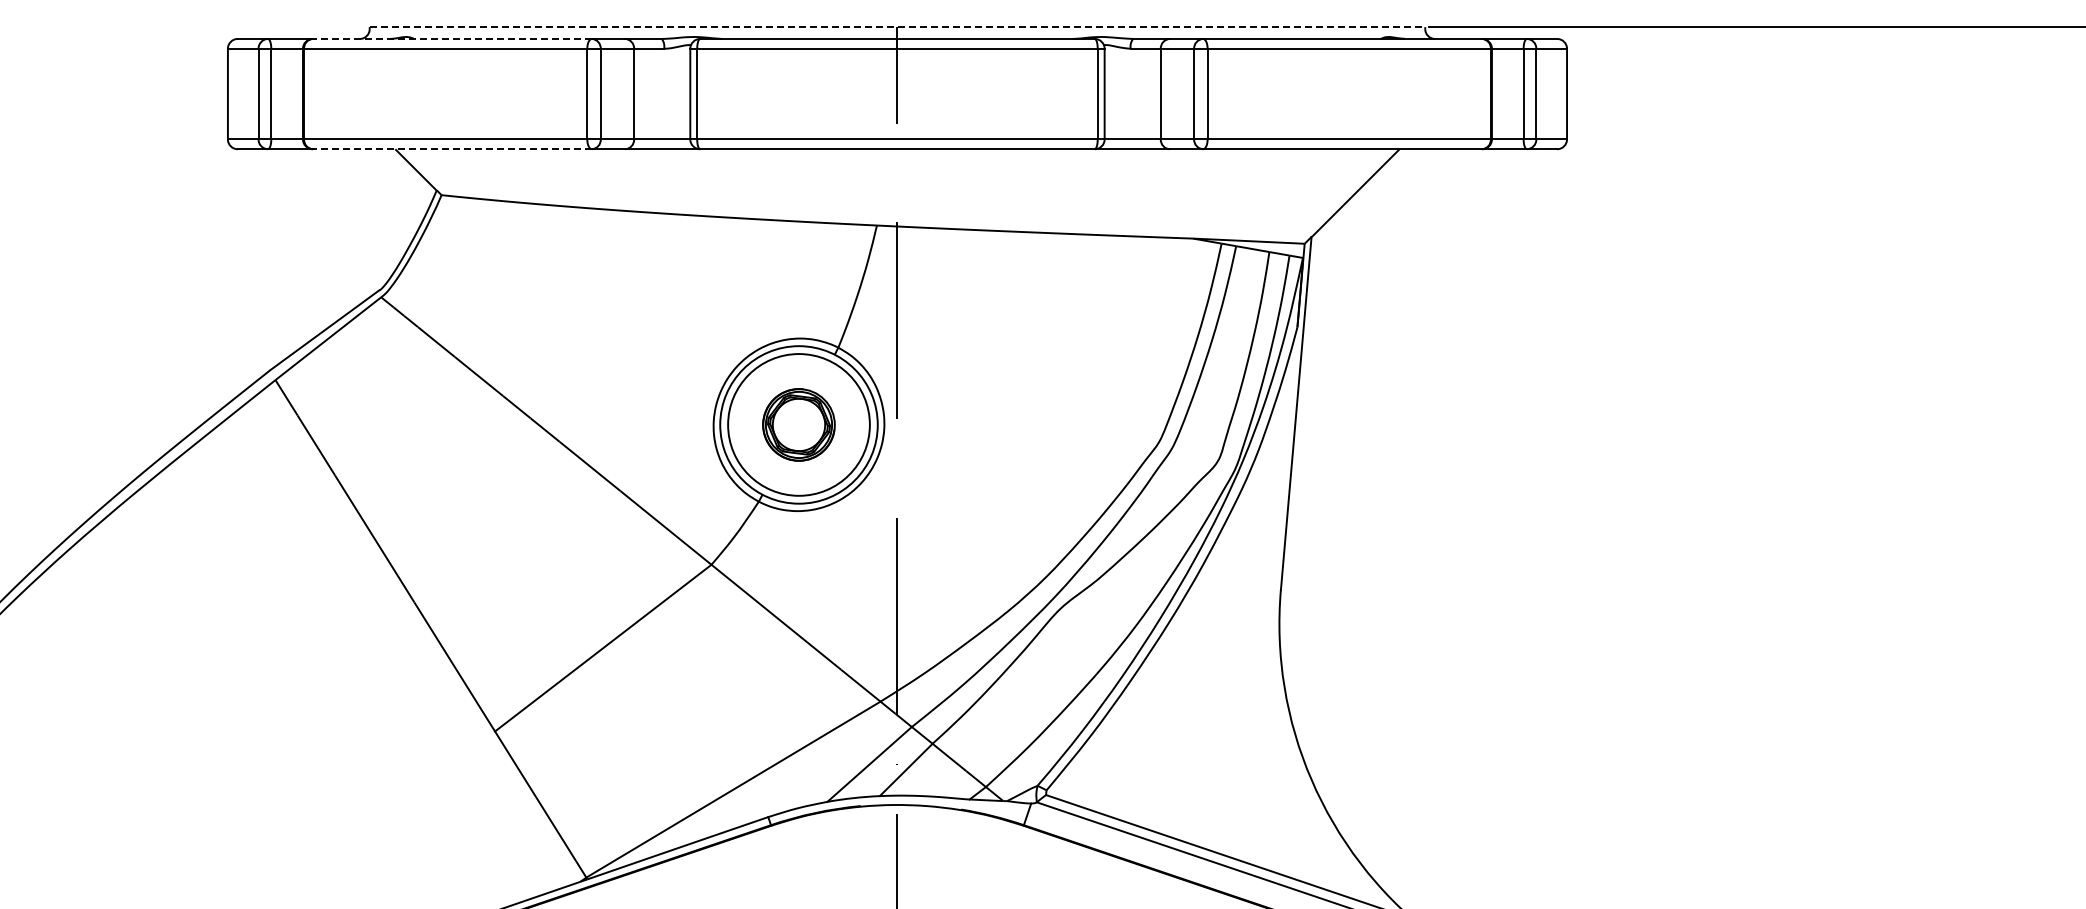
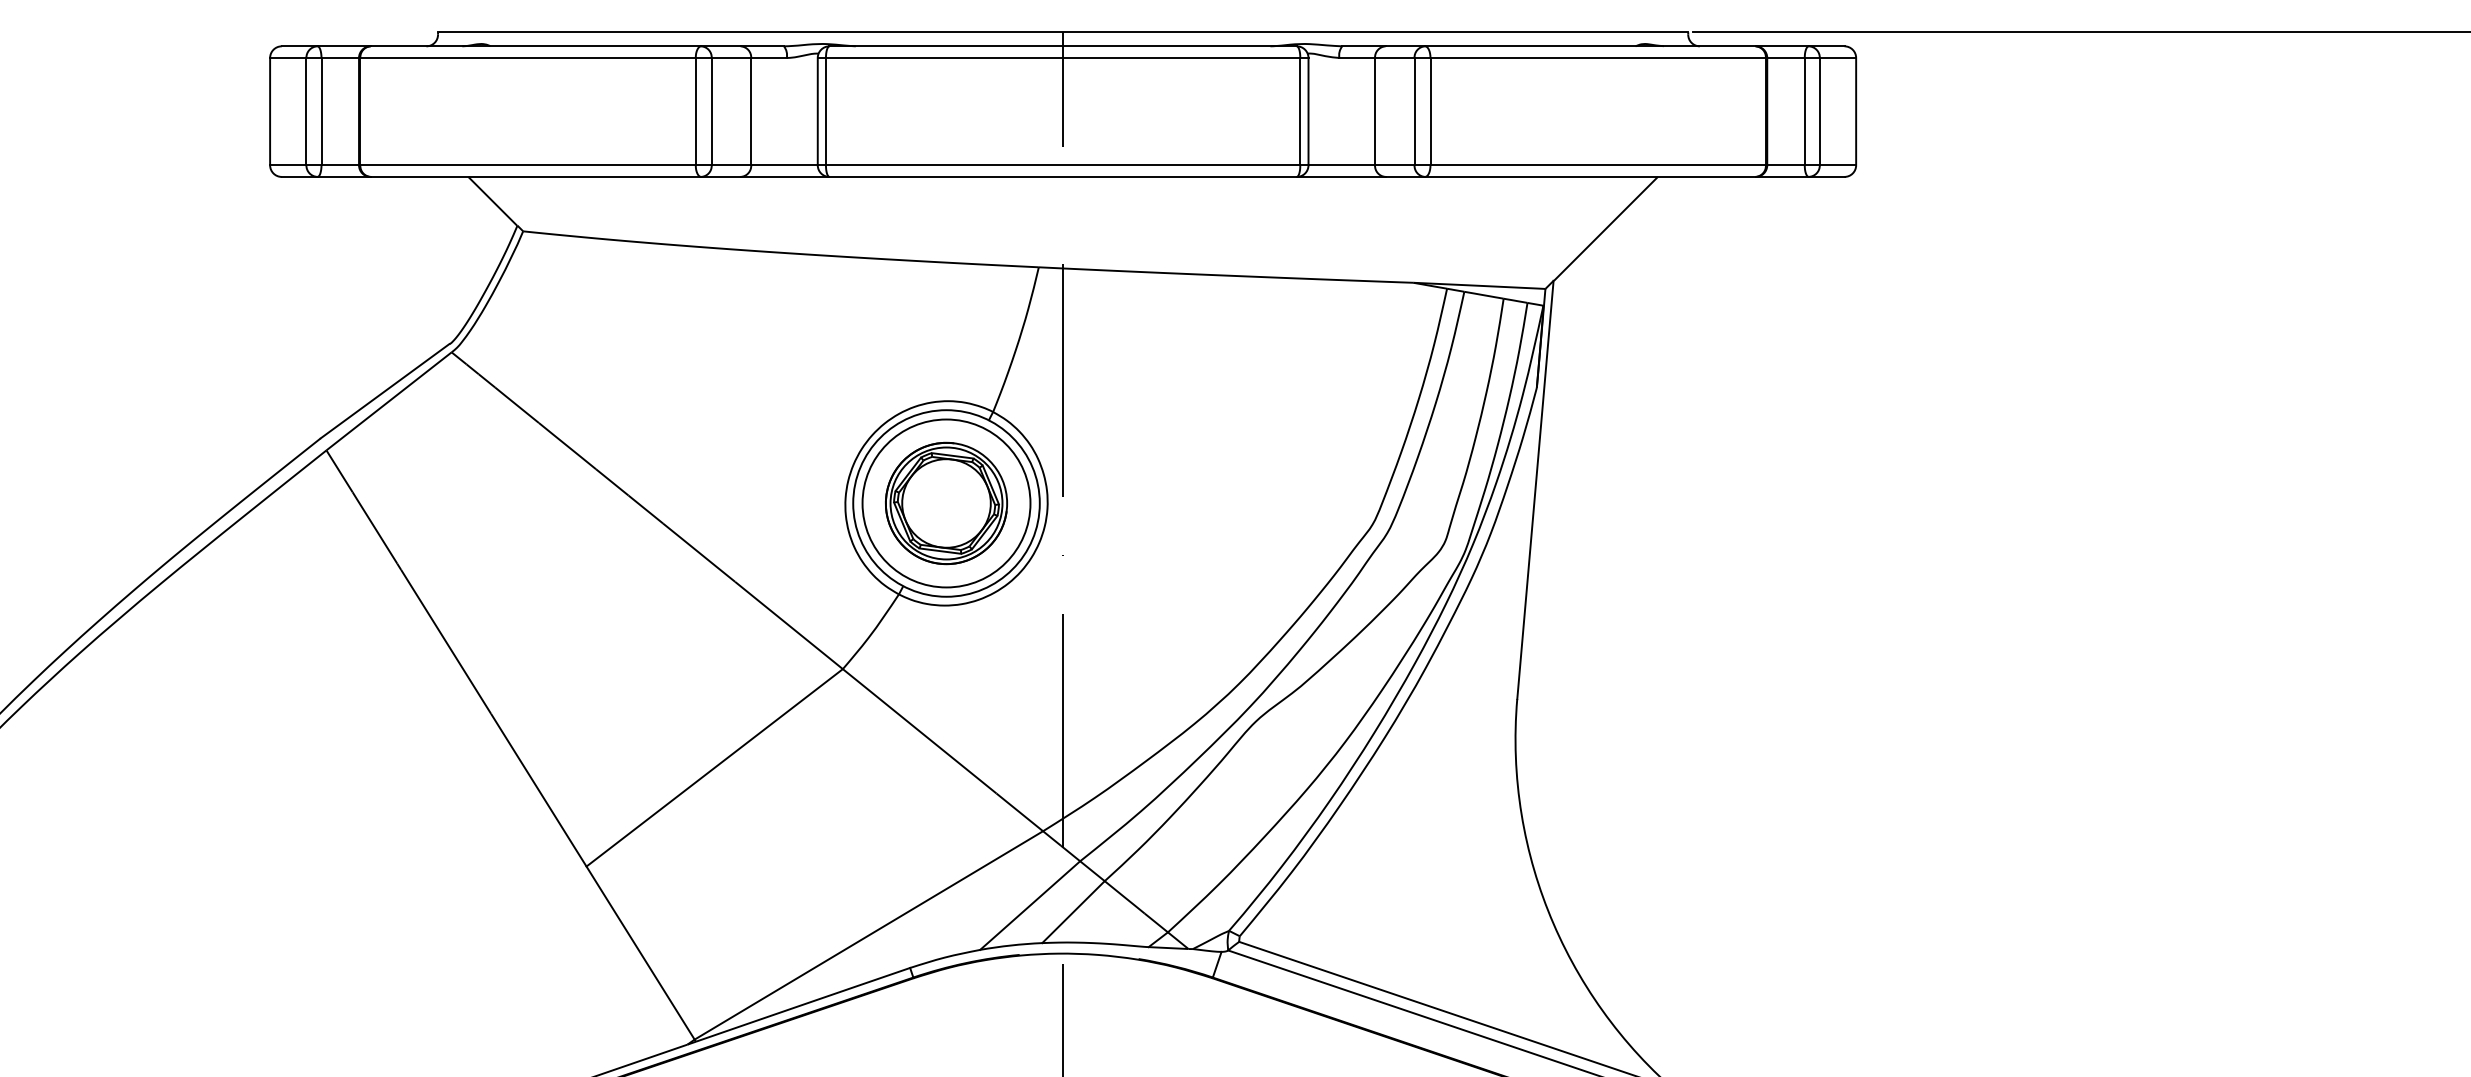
line: (897, 27) -> (1063, 32), dashed -> solid
line: (452, 38) -> (536, 45), dashed -> solid
line: (452, 149) -> (536, 177), dashed -> solid
part: (798, 424) -> (945, 502), size x1.43

